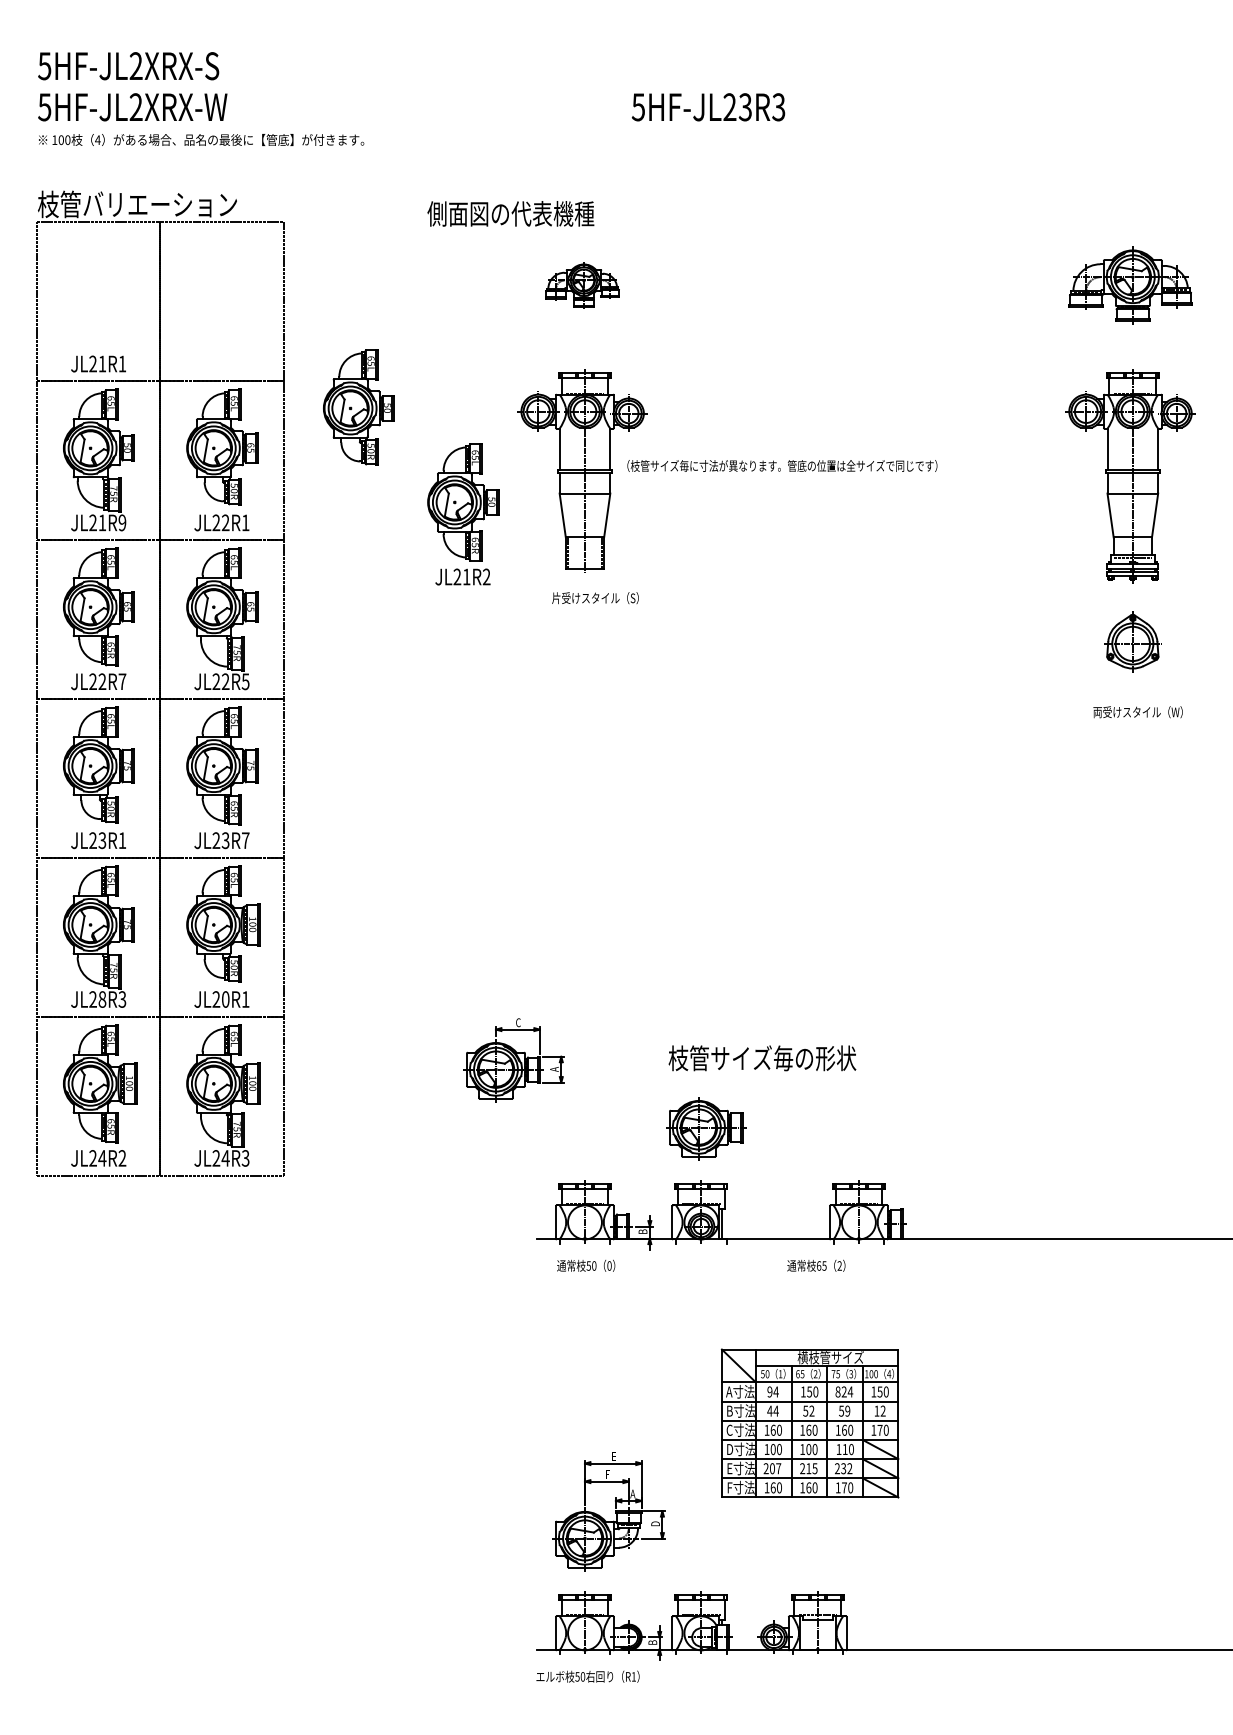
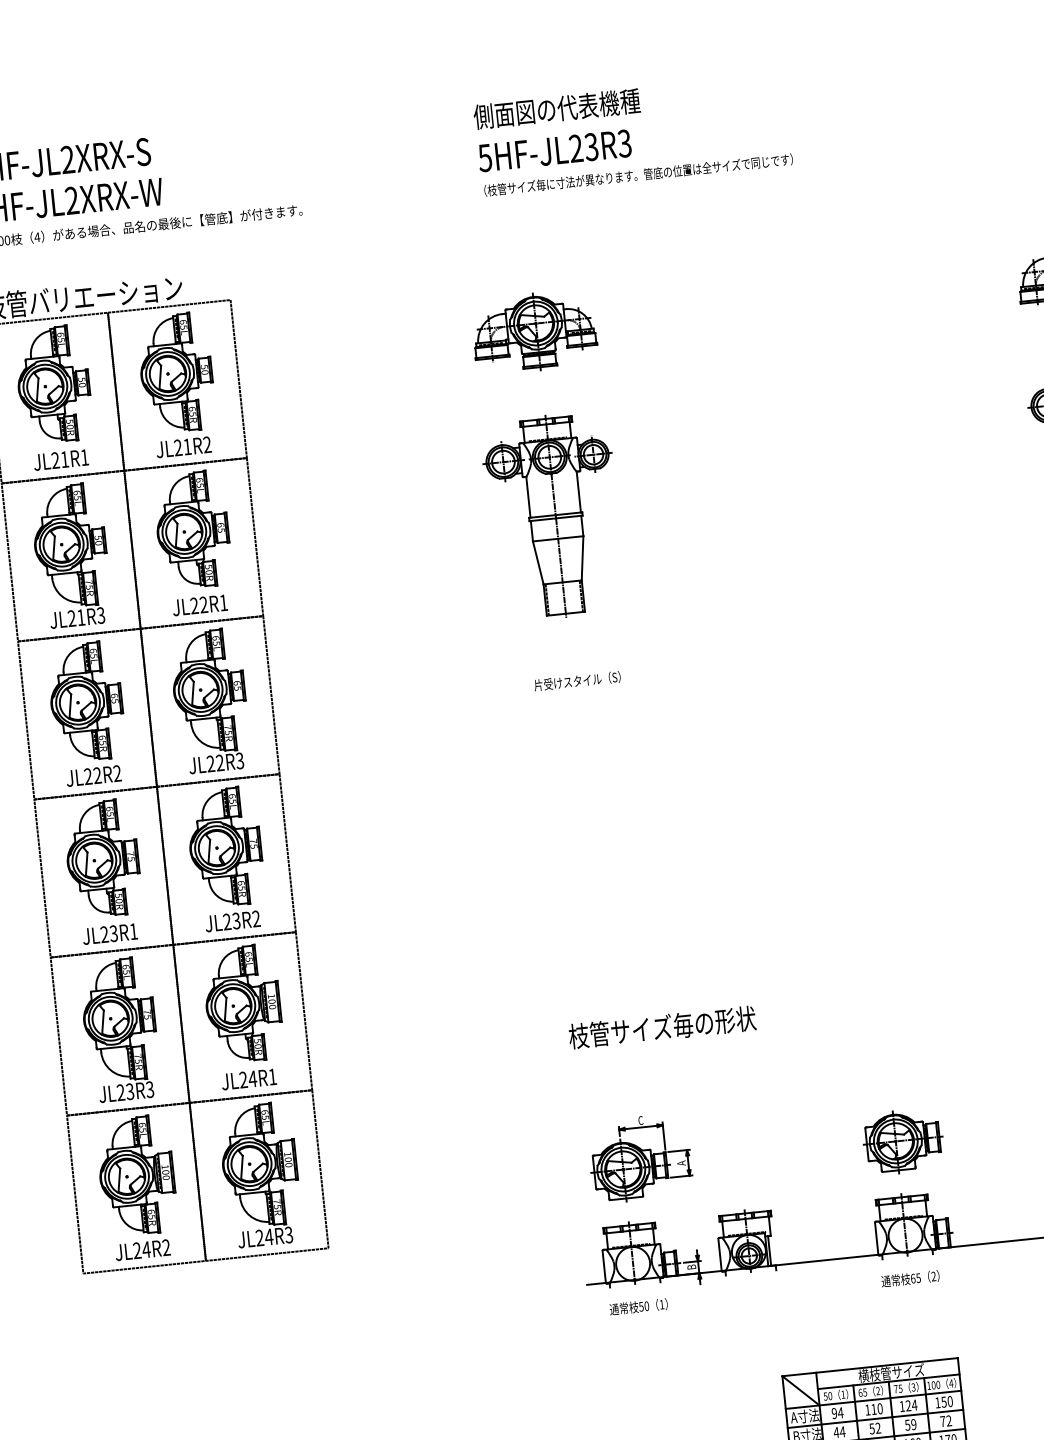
text: (708, 107) -> (554, 151), moved
text: (510, 213) -> (556, 108), moved
part: (582, 285) -> (534, 332), size x1.67
part: (358, 407) -> (53, 384), moved
text: (782, 465) -> (638, 174), moved
part: (463, 514) -> (177, 385), moved
text: (122, 522) -> (101, 615), JL21R9 -> JL21R3
text: (595, 598) -> (577, 681), moved
text: (122, 681) -> (117, 773), JL22R7 -> JL22R2
text: (245, 681) -> (239, 760), JL22R5 -> JL22R3
text: (245, 840) -> (256, 918), JL23R7 -> JL23R2
text: (102, 999) -> (130, 1091), JL28R3 -> JL23R3
text: (225, 999) -> (252, 1079), JL20R1 -> JL24R1
text: (762, 1058) -> (662, 1027), moved
part: (513, 1060) -> (639, 1158), moved
part: (706, 1128) -> (903, 1141), moved
text: (609, 1265) -> (661, 1304), 0 -> 1
text: (816, 1265) -> (910, 1278), moved
text: (809, 1391) -> (873, 1408), 150 -> 110
text: (837, 1391) -> (901, 1406), 824 -> 124
text: (876, 1410) -> (942, 1420), 12 -> 72

